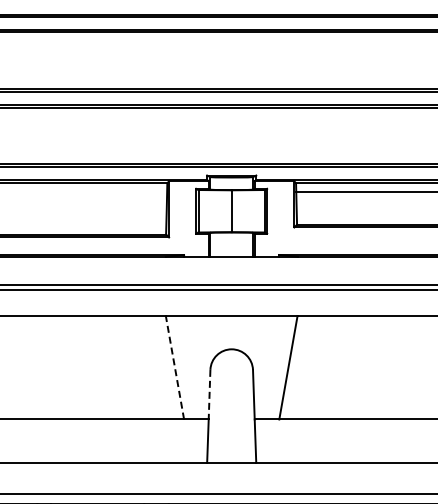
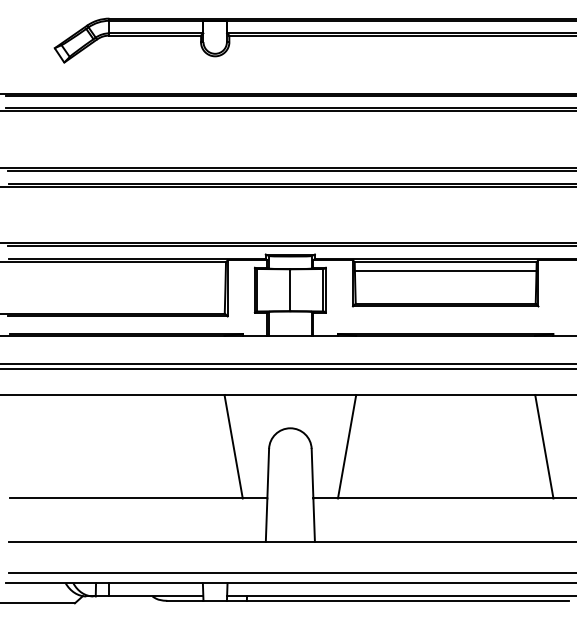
line: (174, 367) -> (233, 446), dashed -> solid
line: (209, 394) -> (268, 473), dashed -> solid

